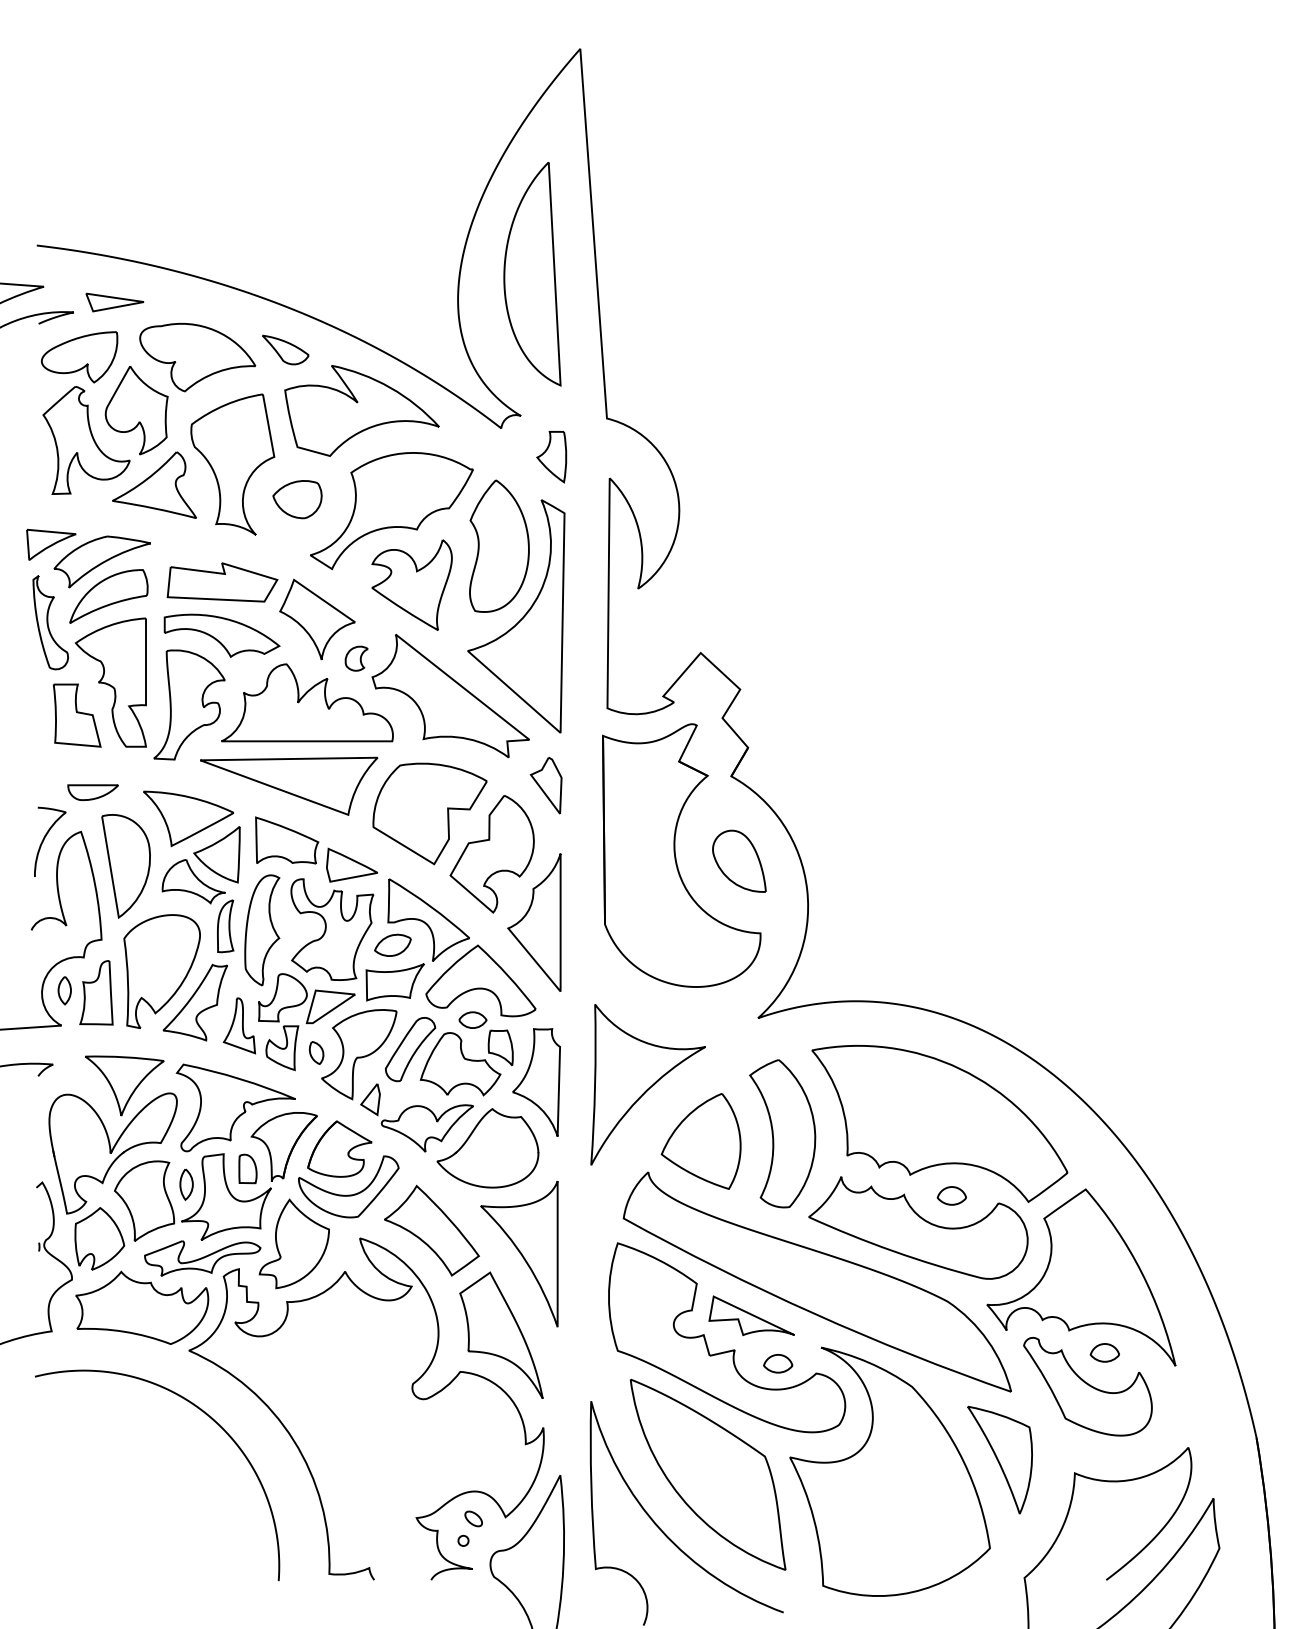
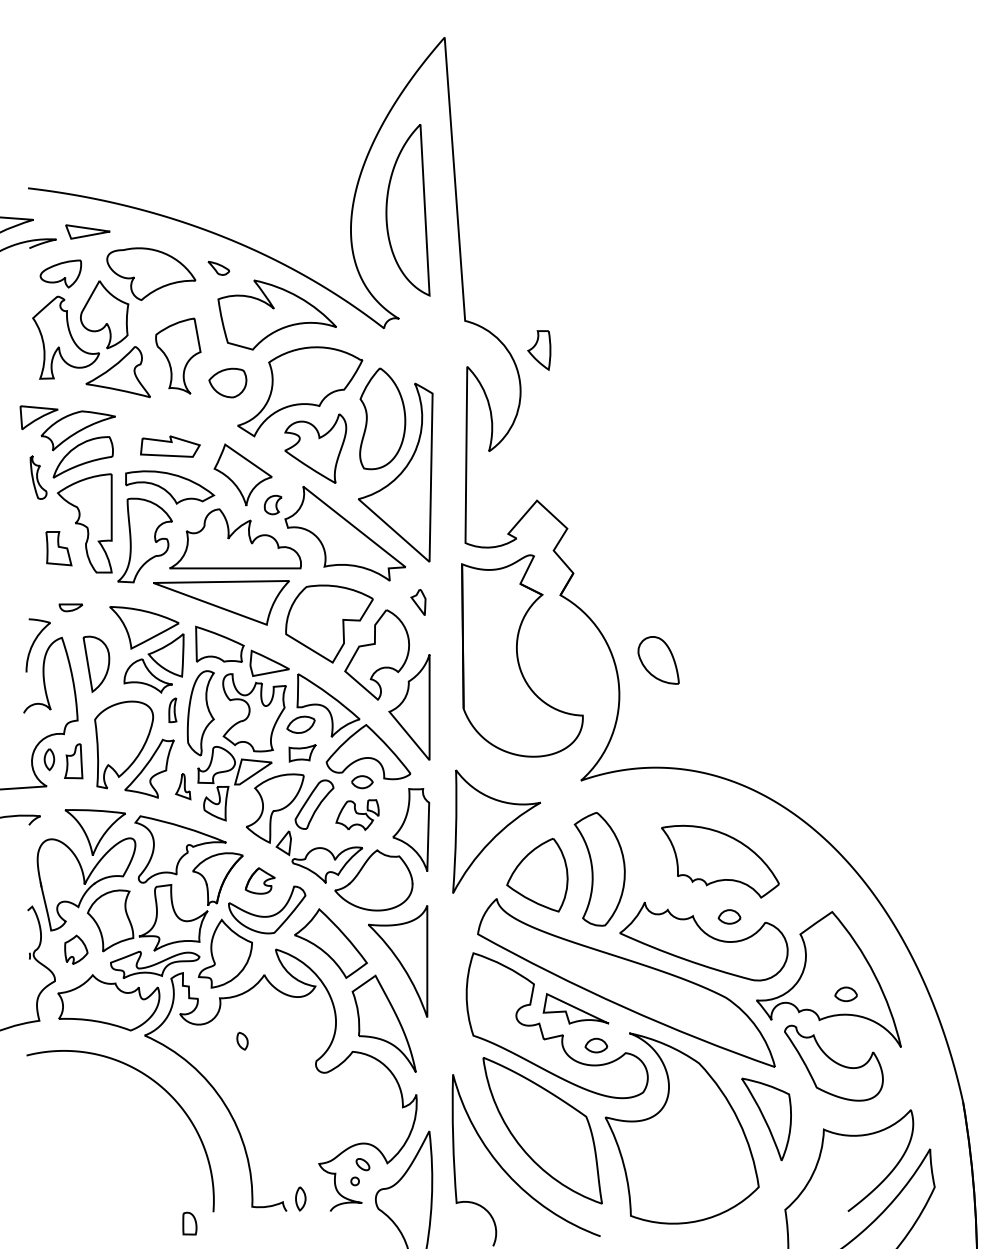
part: (285, 349) -> (218, 267), size x0.6
part: (79, 357) -> (60, 274), size x0.7
part: (551, 457) -> (539, 350), moved
part: (232, 464) -> (178, 356), size x0.7
part: (222, 582) -> (170, 446), size x0.7
part: (50, 622) -> (38, 477), size x0.6
part: (76, 715) -> (58, 548), size x0.7
part: (545, 785) -> (418, 602), size x0.6
part: (92, 792) -> (70, 607), size x0.6
part: (739, 860) -> (658, 659), moved
part: (125, 866) -> (95, 664), size x0.7
part: (225, 926) -> (172, 710), size x0.6
part: (394, 982) -> (302, 753), size x0.6
part: (96, 992) -> (73, 760), size x0.7
part: (238, 1025) -> (182, 786), size x0.6
part: (316, 1052) -> (242, 1040), moved
part: (466, 1062) -> (357, 814), size x0.6
part: (939, 1123) -> (720, 861), size x0.6
part: (339, 1148) -> (260, 880), size x0.6
part: (247, 1168) -> (189, 1223), moved
part: (186, 1184) -> (300, 1198), moved
part: (99, 1238) -> (76, 949), size x0.6
part: (1104, 1352) -> (845, 994), moved

